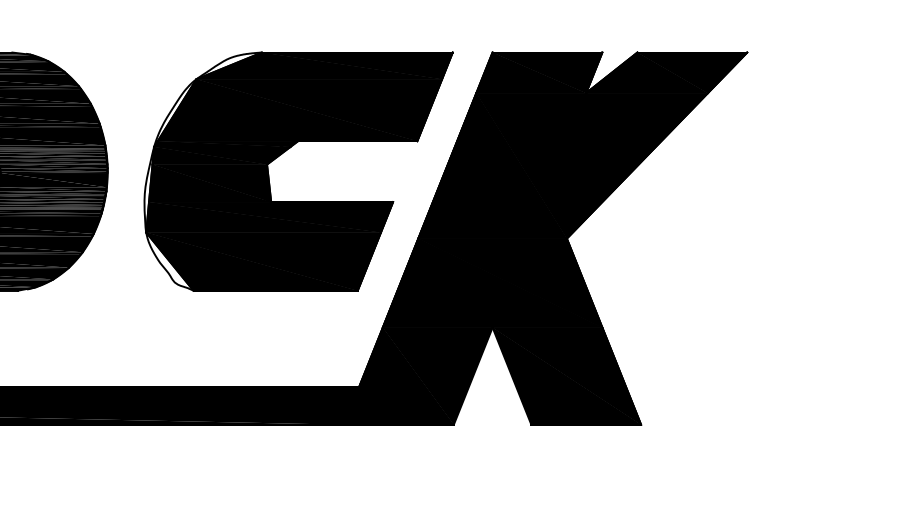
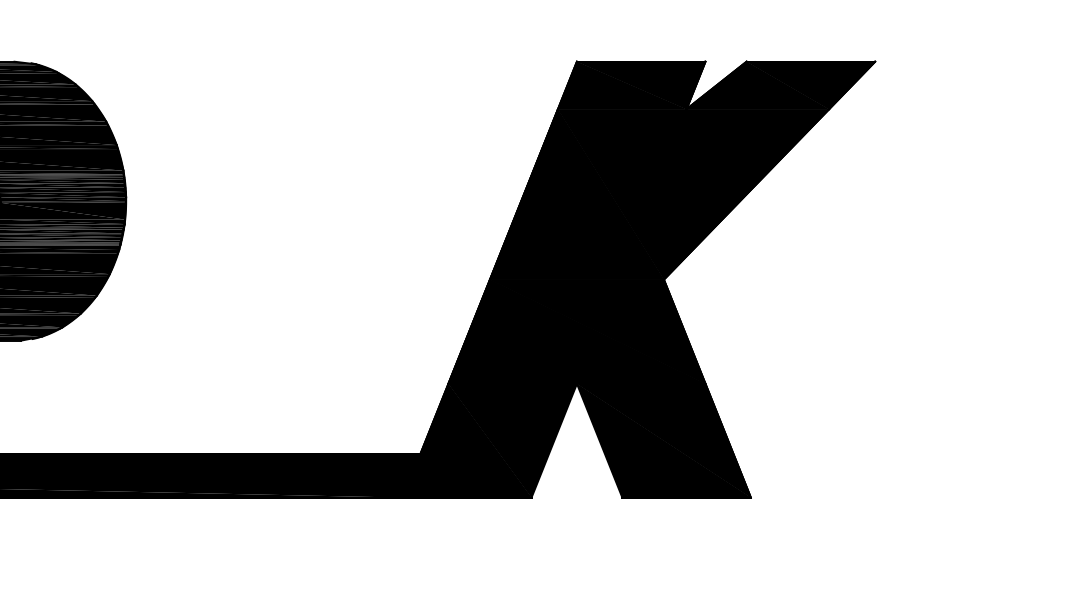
part: (283, 153) -> (331, 180), removed

